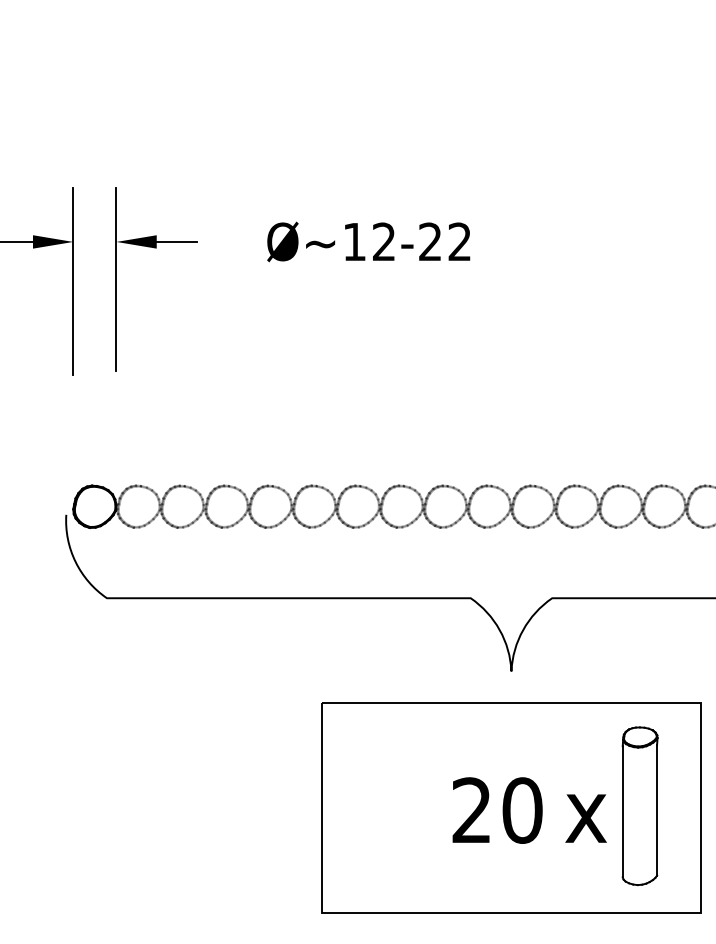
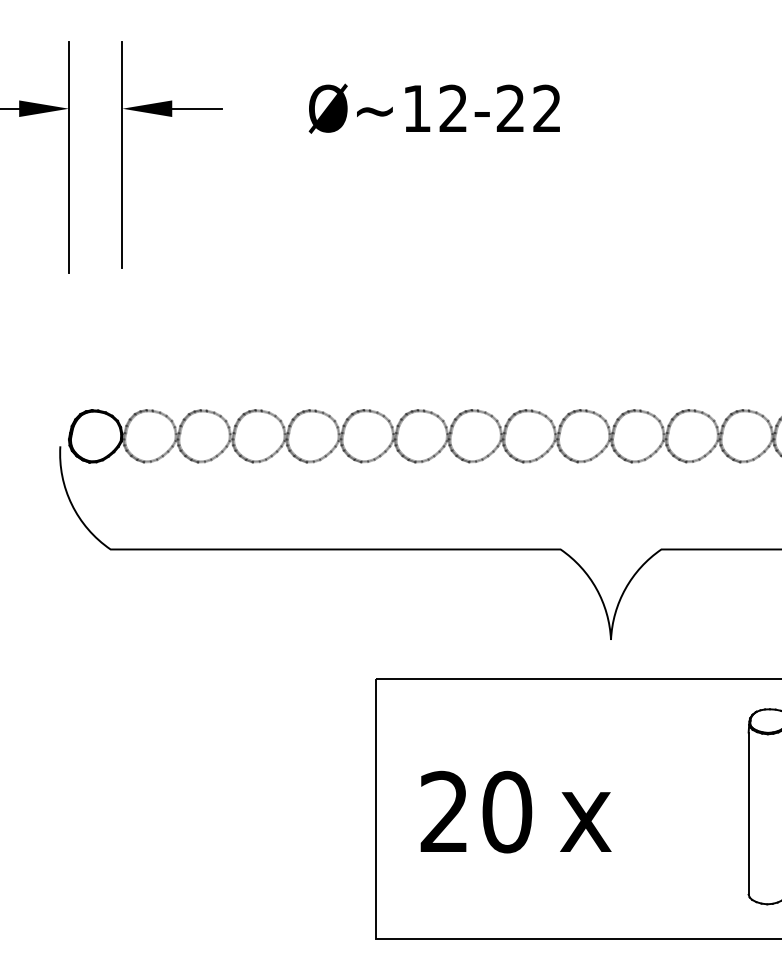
text: (529, 810) -> (515, 812), moved

